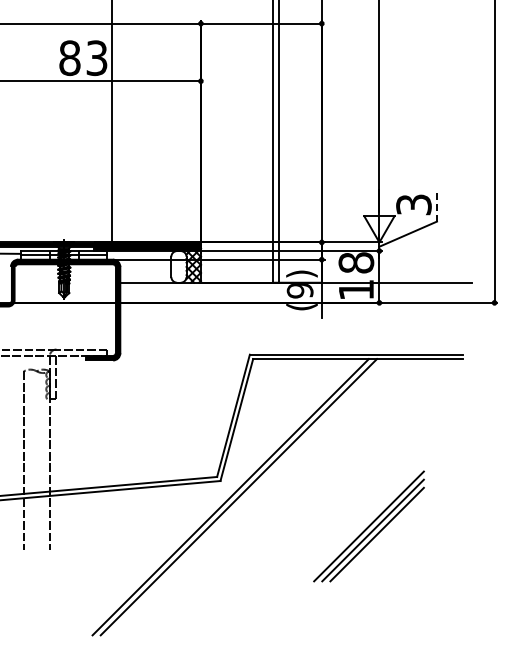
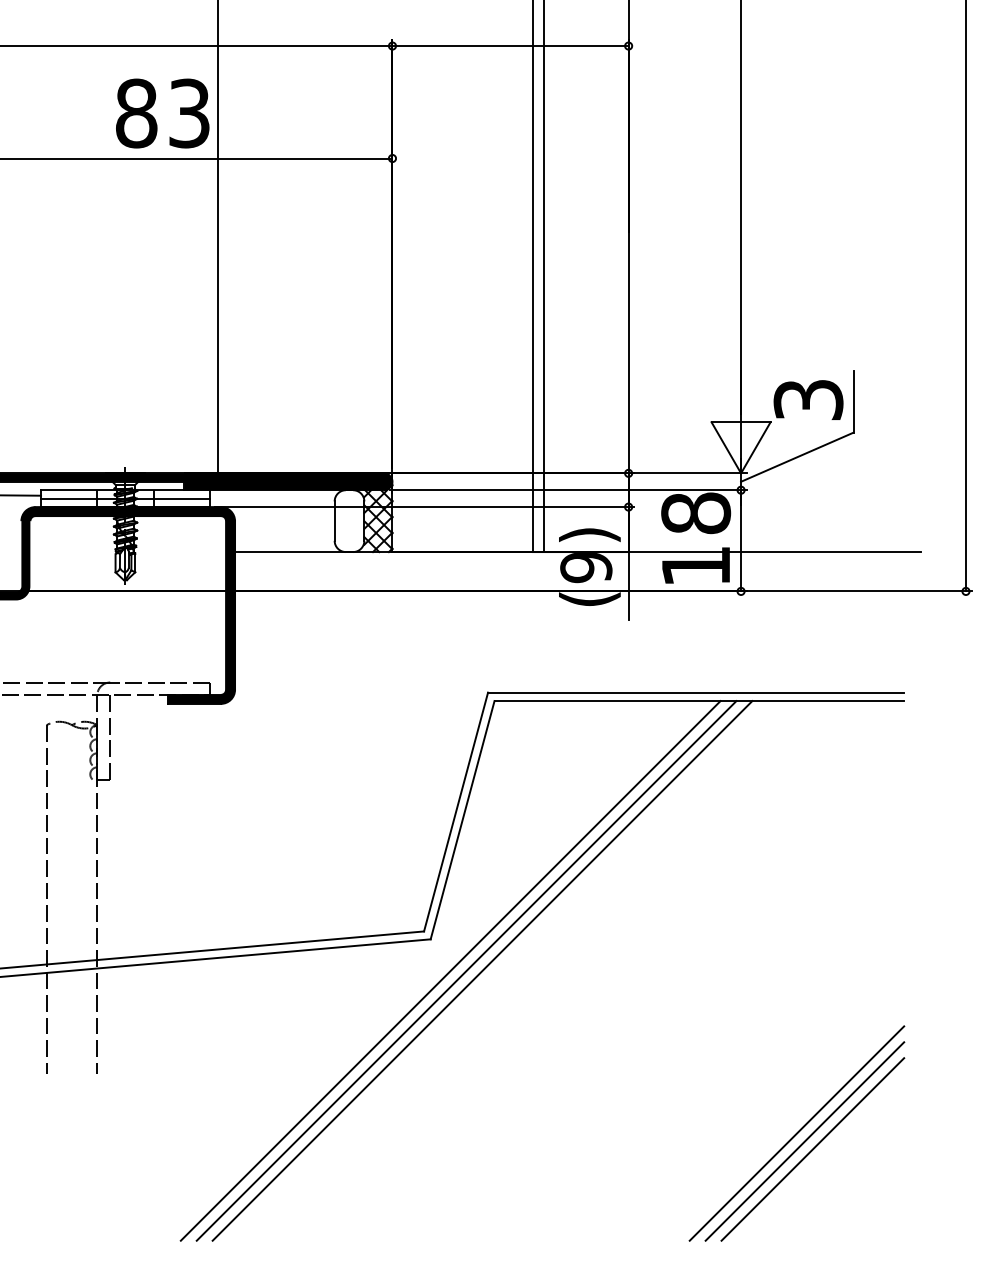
line: (436, 205) -> (852, 401), dashed -> solid
line: (246, 497) -> (481, 971), added
part: (368, 526) -> (795, 1133), moved

